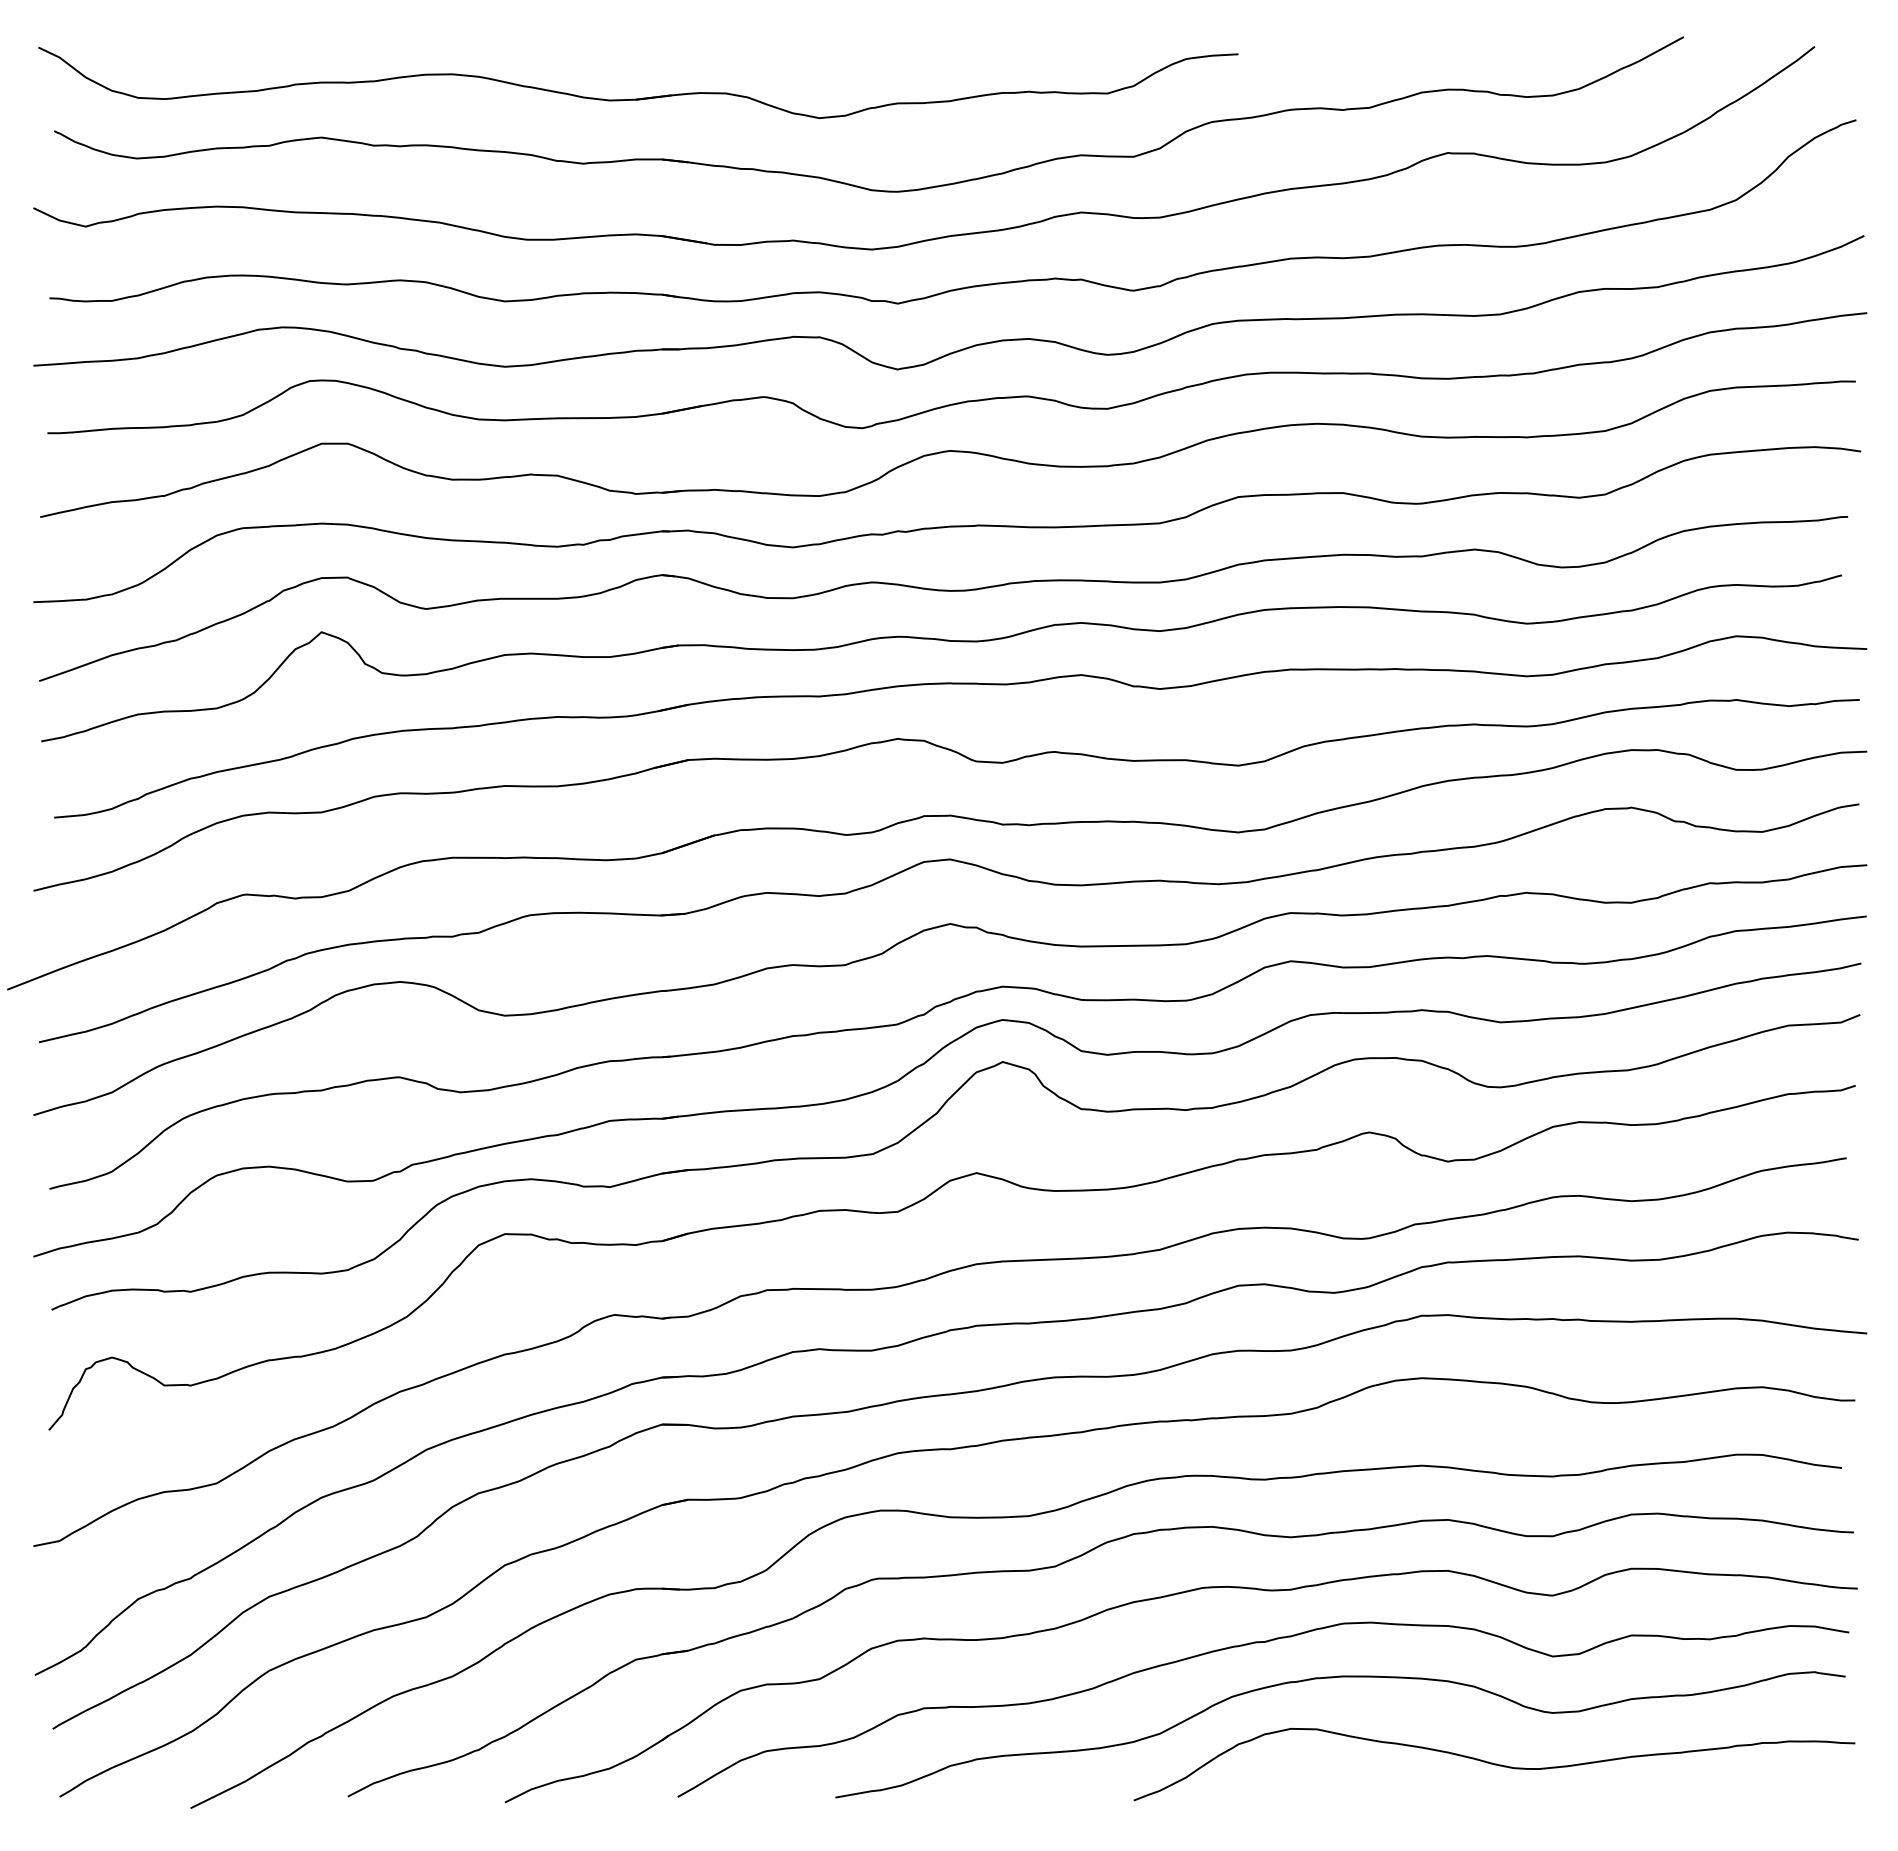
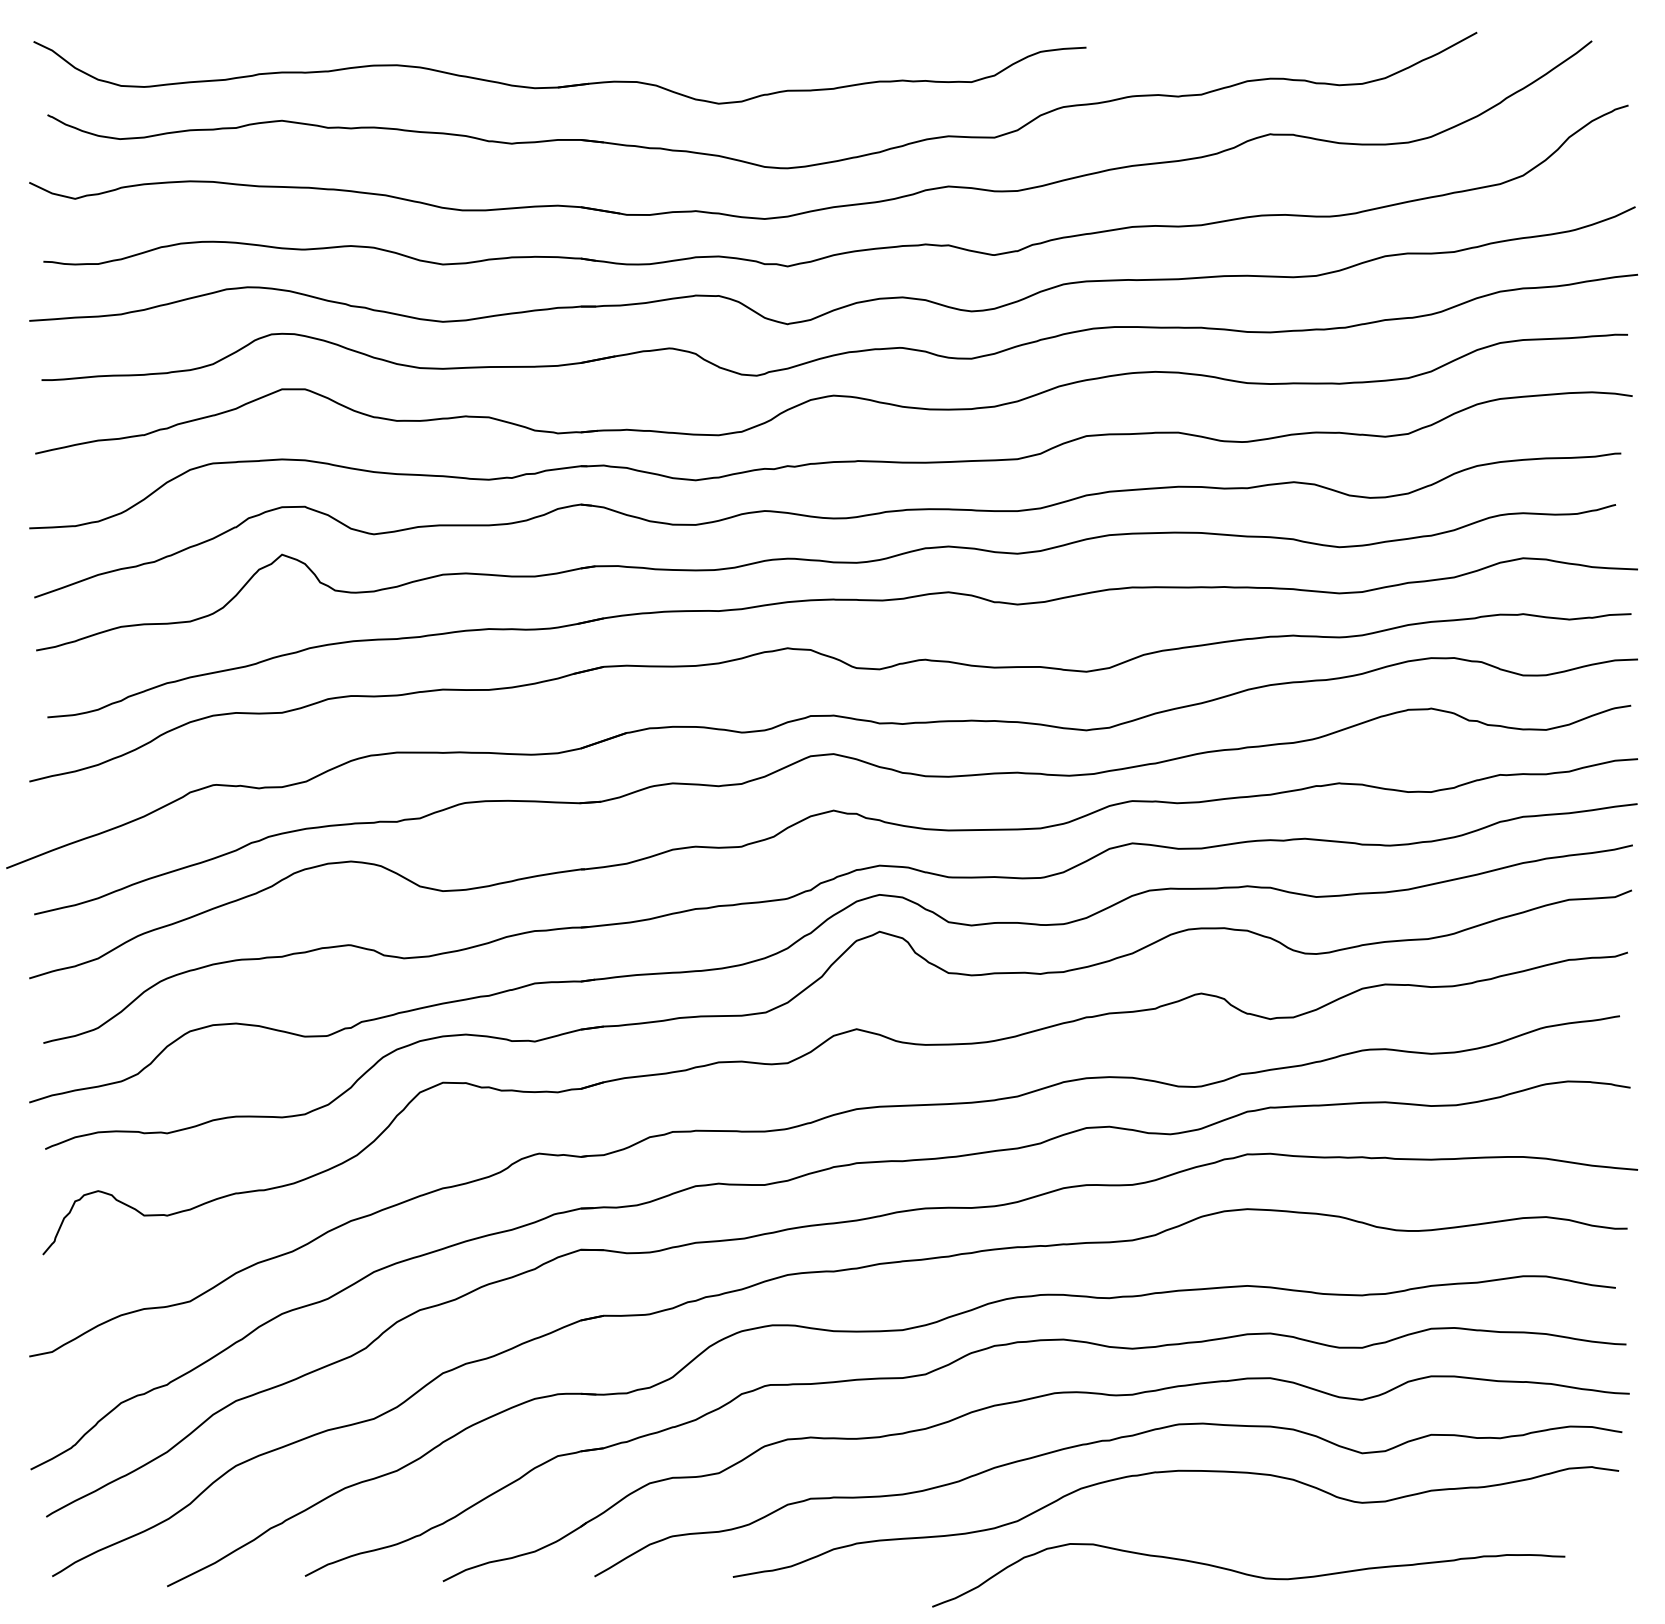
curve: (1494, 1764) -> (1248, 1575), moved

